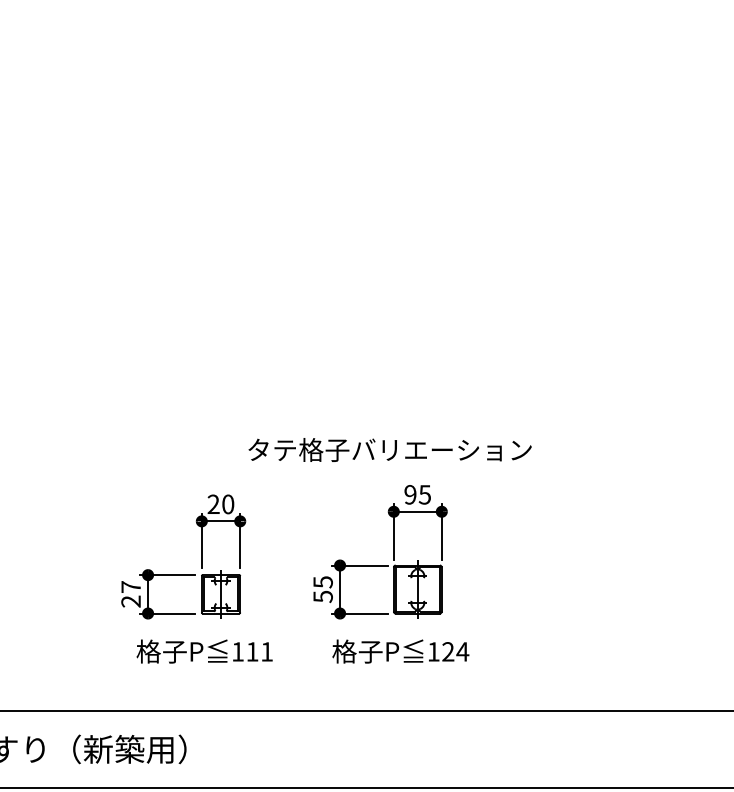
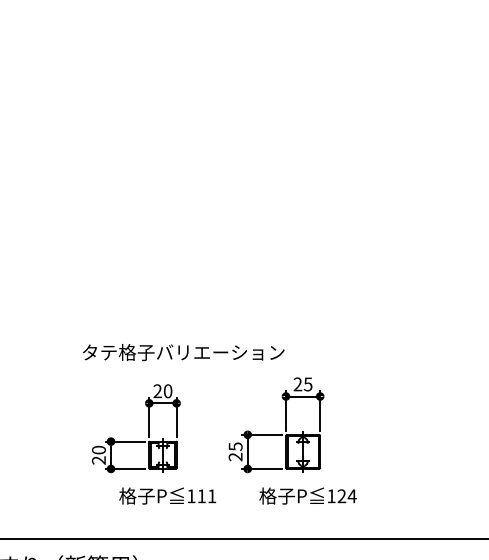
text: (389, 449) -> (183, 352), moved
text: (410, 494) -> (297, 384), 95 -> 25
text: (130, 586) -> (98, 449), 27 -> 20
text: (322, 596) -> (235, 456), 55 -> 25
text: (204, 651) -> (167, 496), moved
text: (400, 651) -> (307, 496), moved

